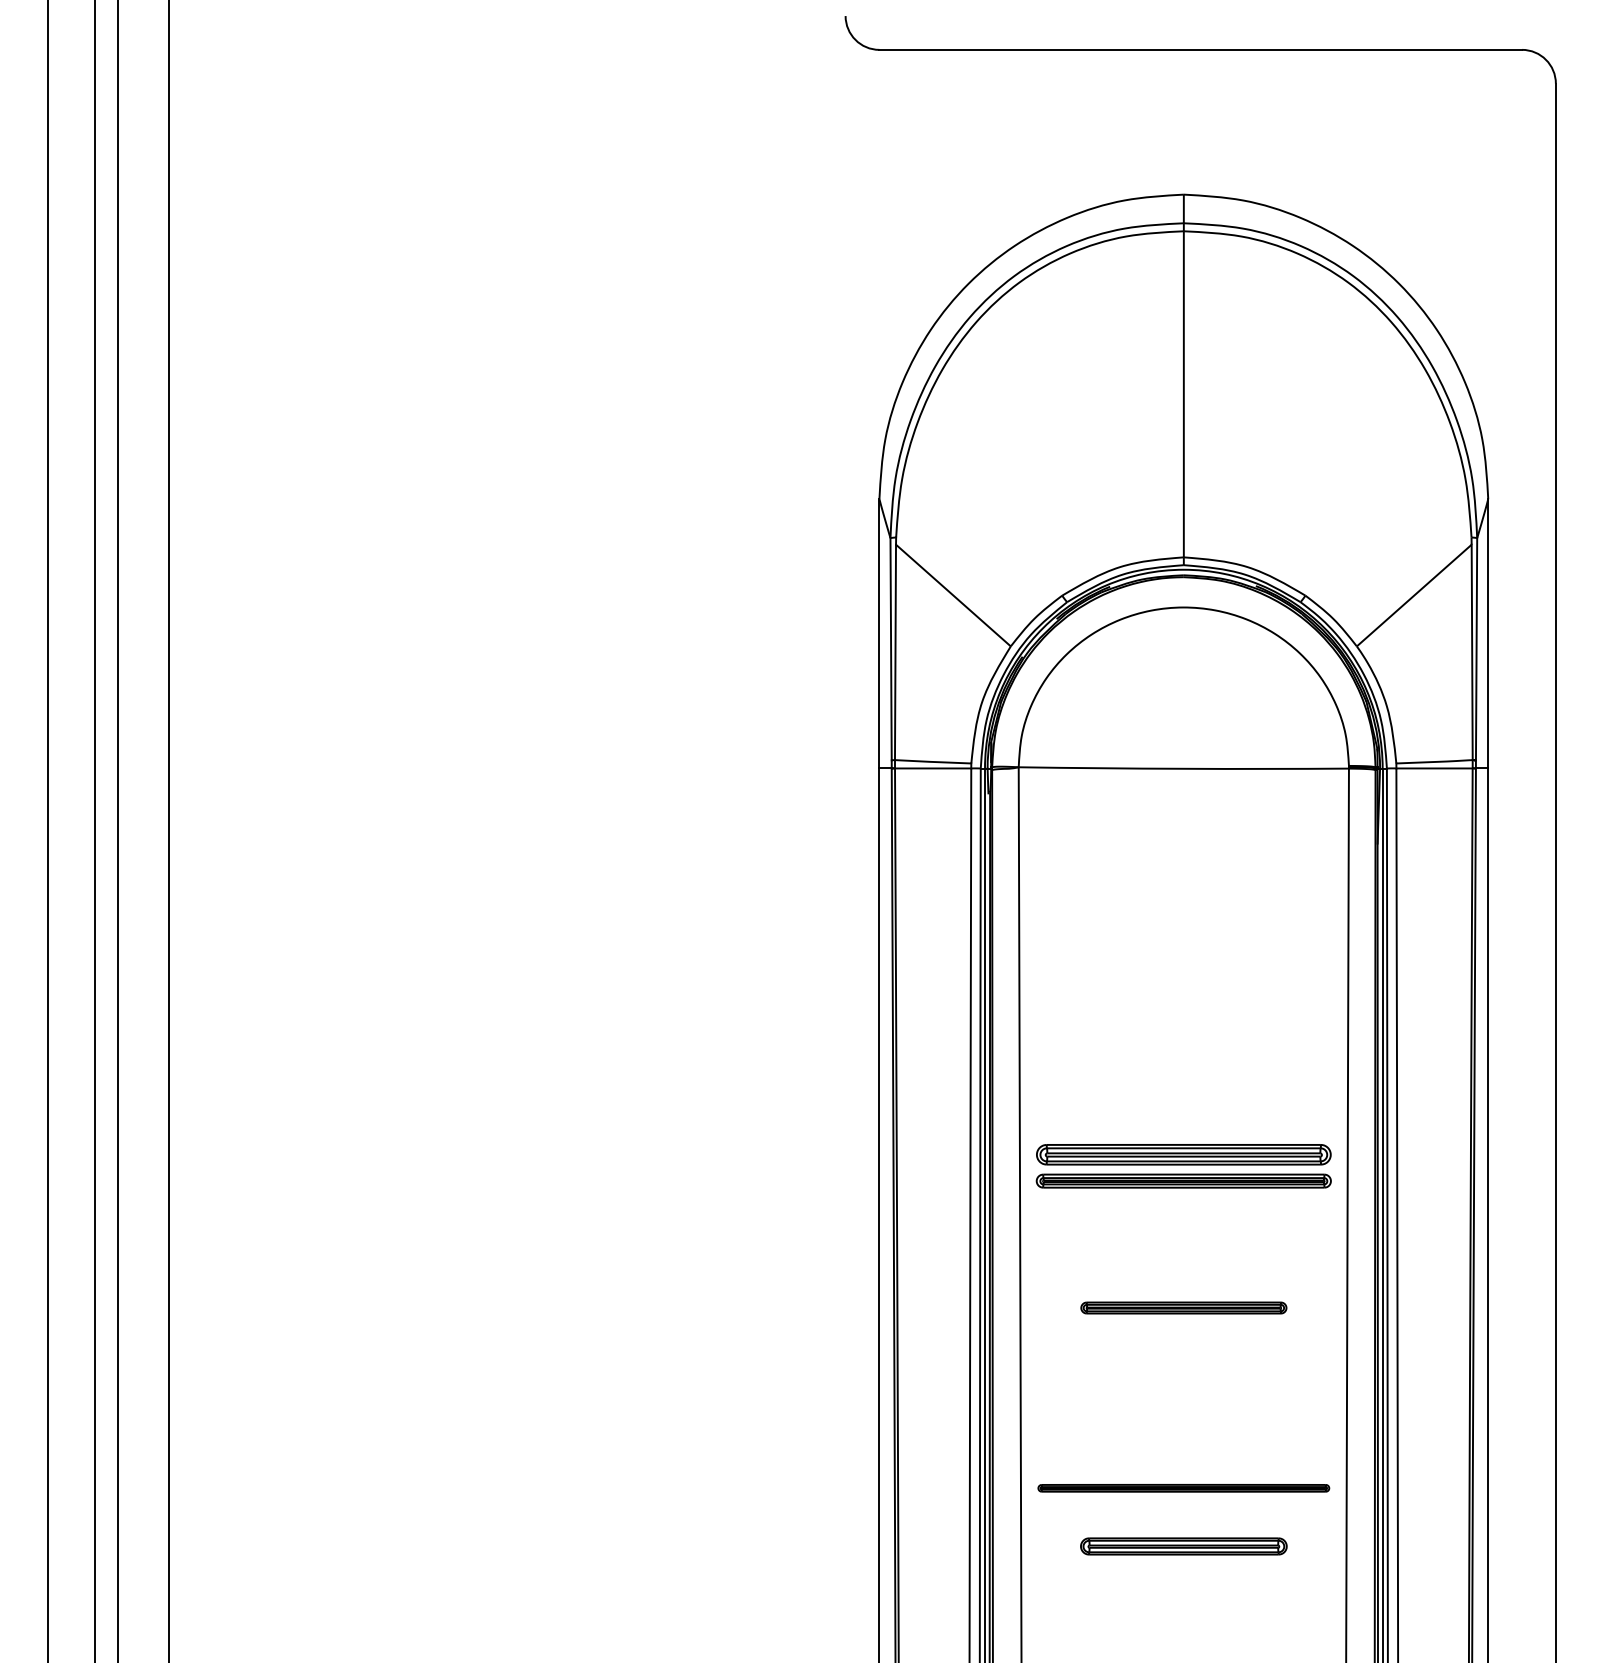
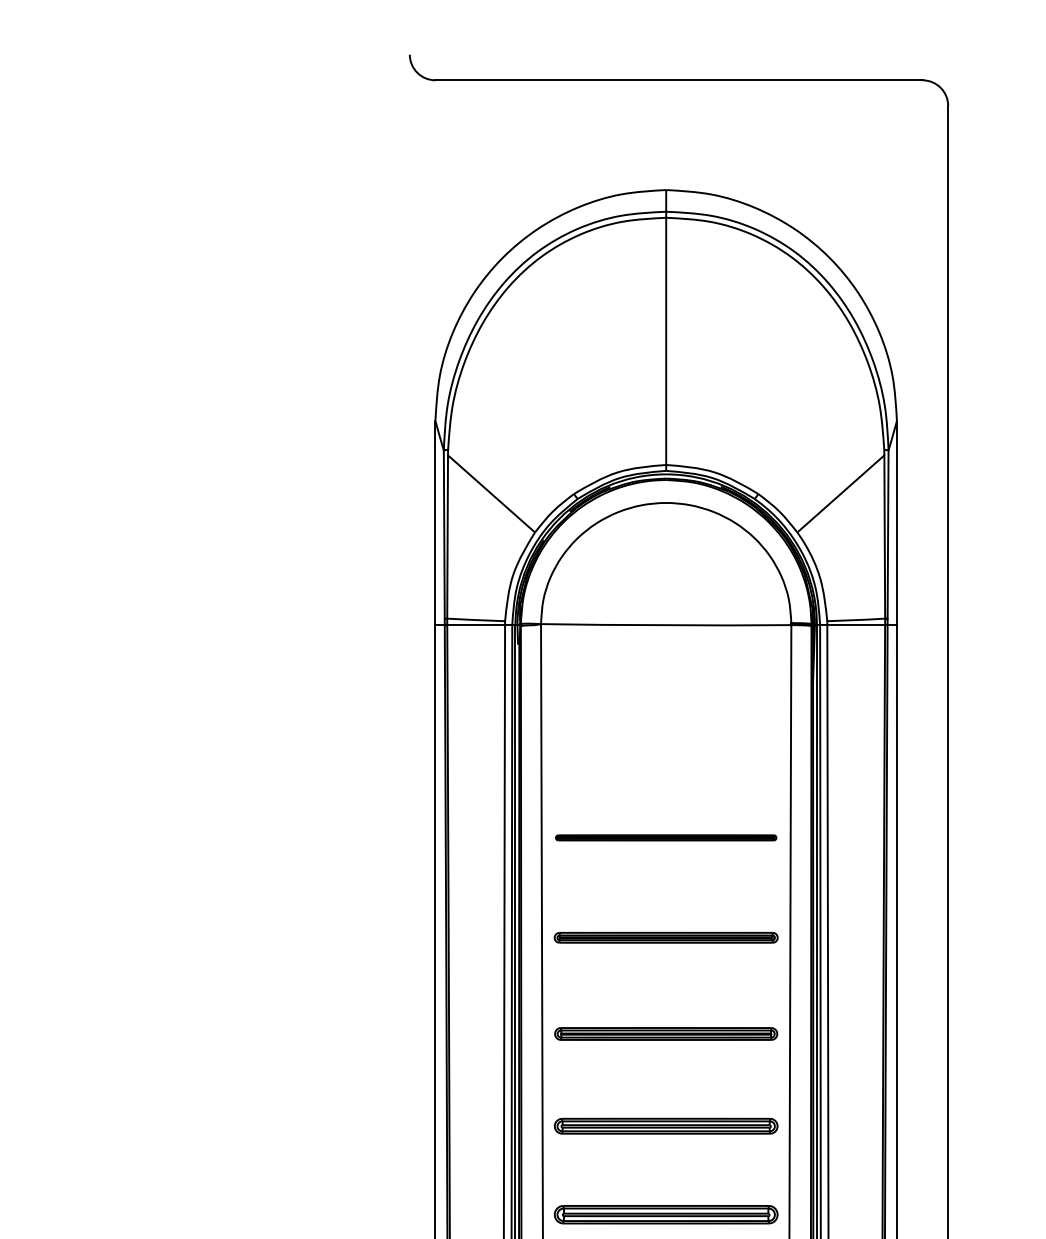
part: (1183, 1154) -> (665, 1126), moved
part: (1183, 1307) -> (665, 1033), size x1.43
part: (1183, 1488) -> (665, 838), moved
part: (1183, 1546) -> (665, 1214), size x1.43

